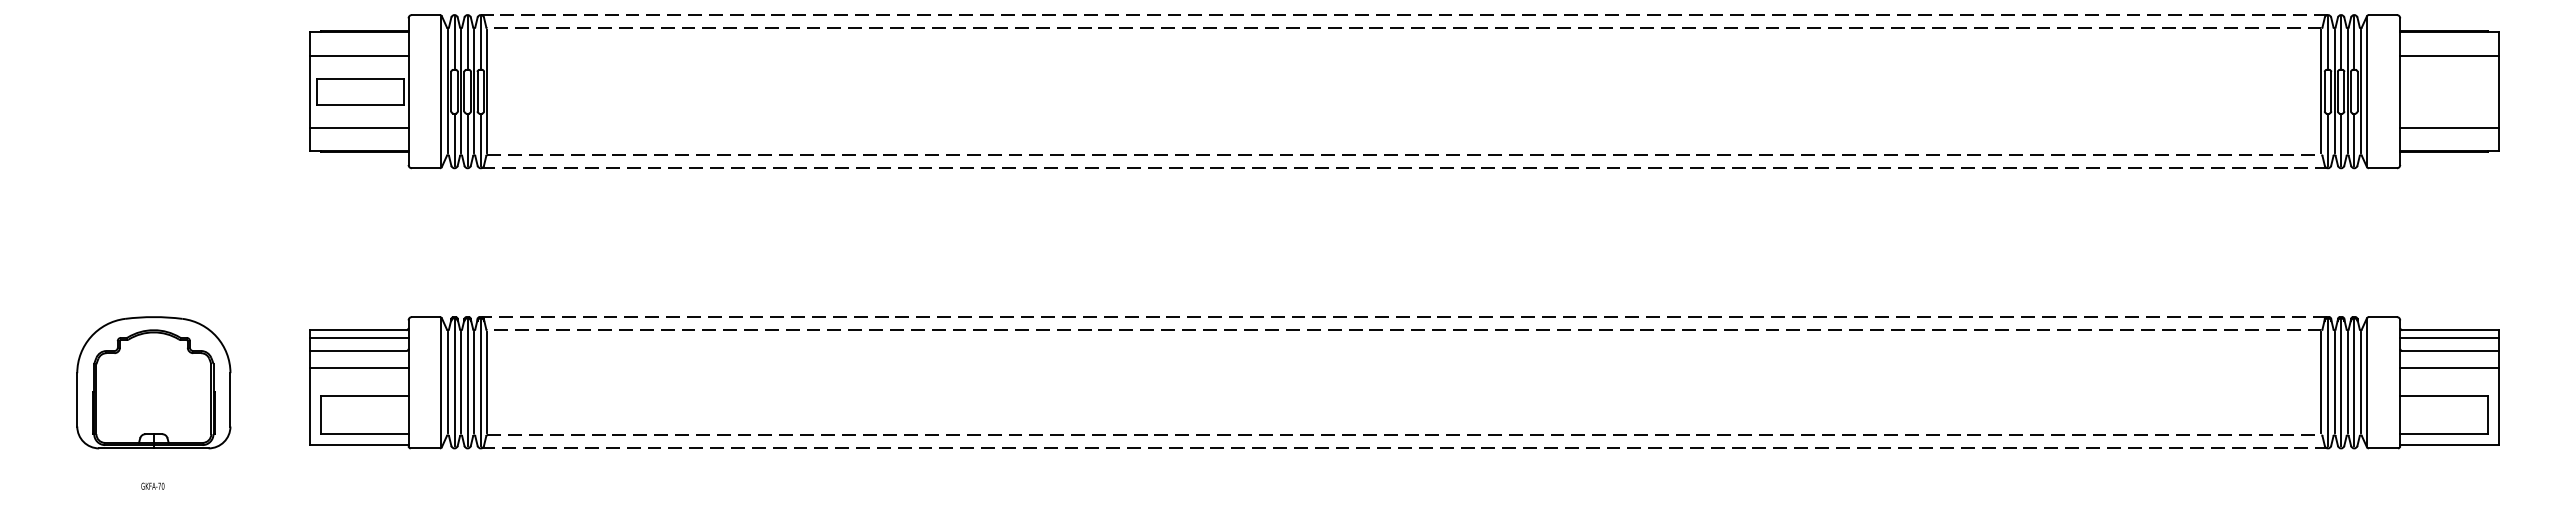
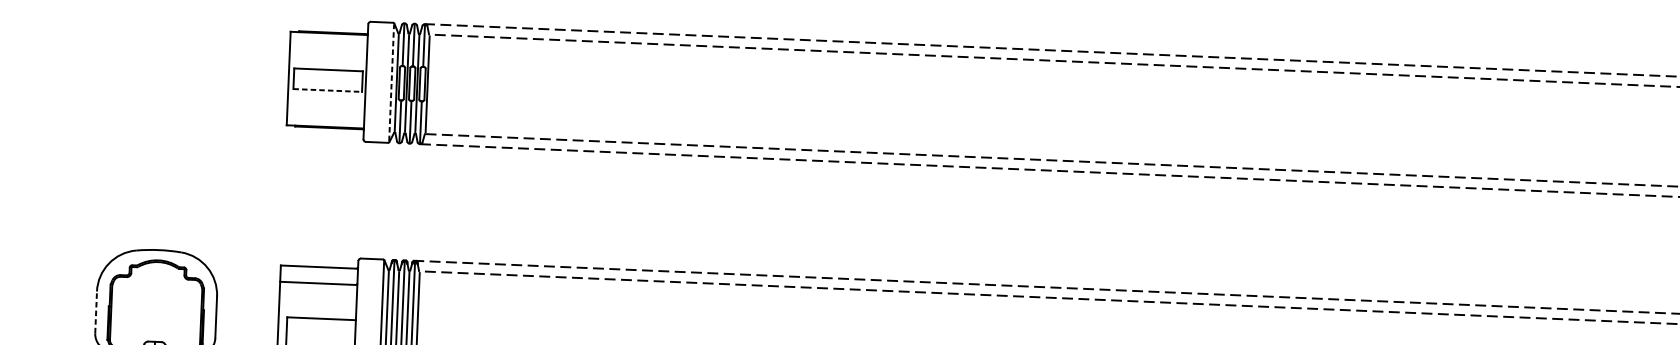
line: (359, 55) -> (328, 51), removed
line: (441, 91) -> (391, 82), solid -> dashed
line: (360, 104) -> (327, 90), solid -> dashed
line: (359, 127) -> (326, 108), removed
line: (359, 337) -> (319, 272), removed
line: (359, 368) -> (318, 297), removed
line: (77, 399) -> (96, 312), solid -> dashed

